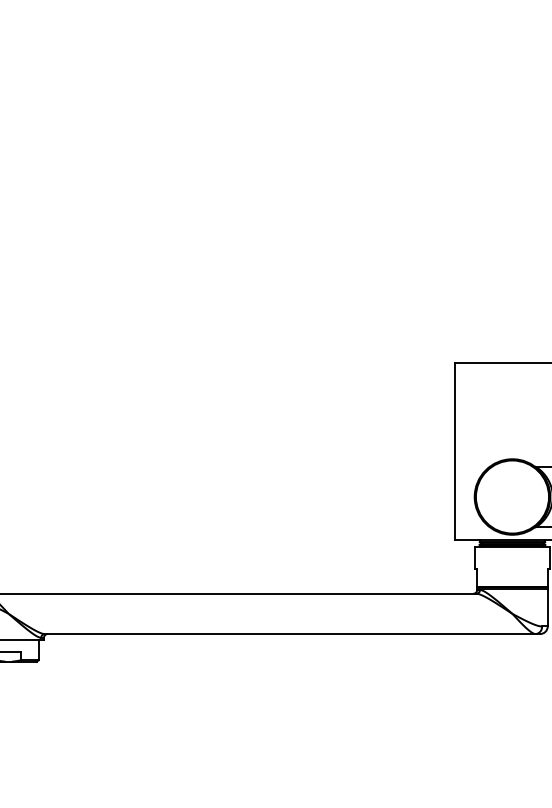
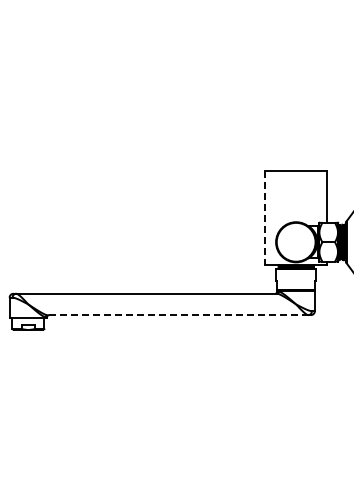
line: (454, 452) -> (265, 218), solid -> dashed
line: (291, 634) -> (178, 315), solid -> dashed

